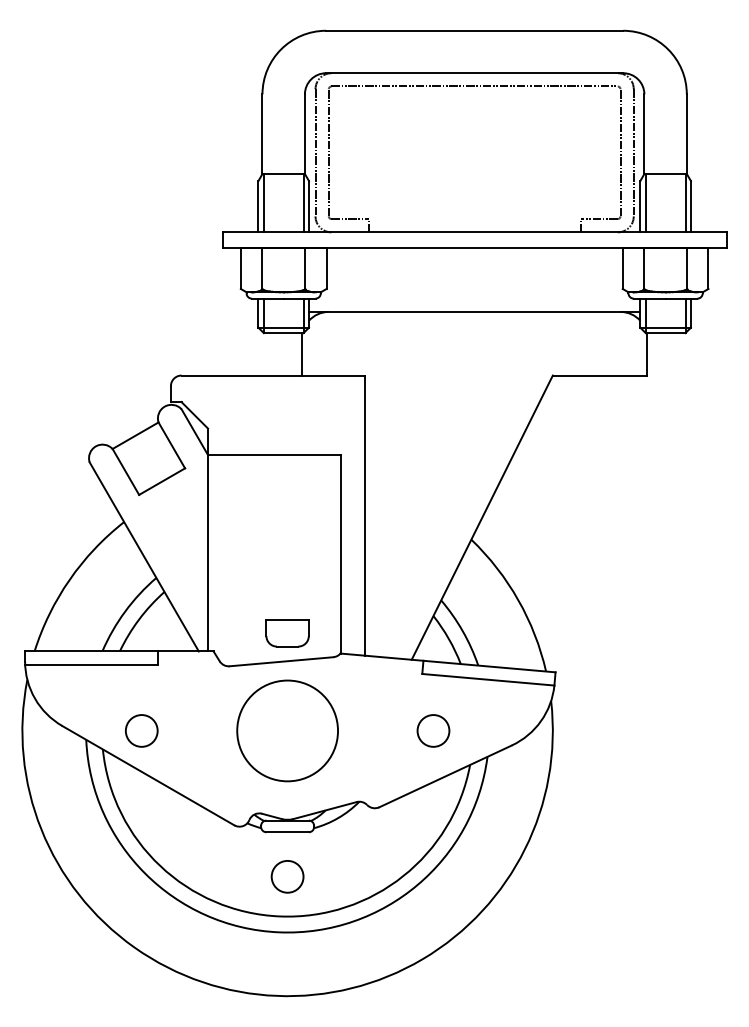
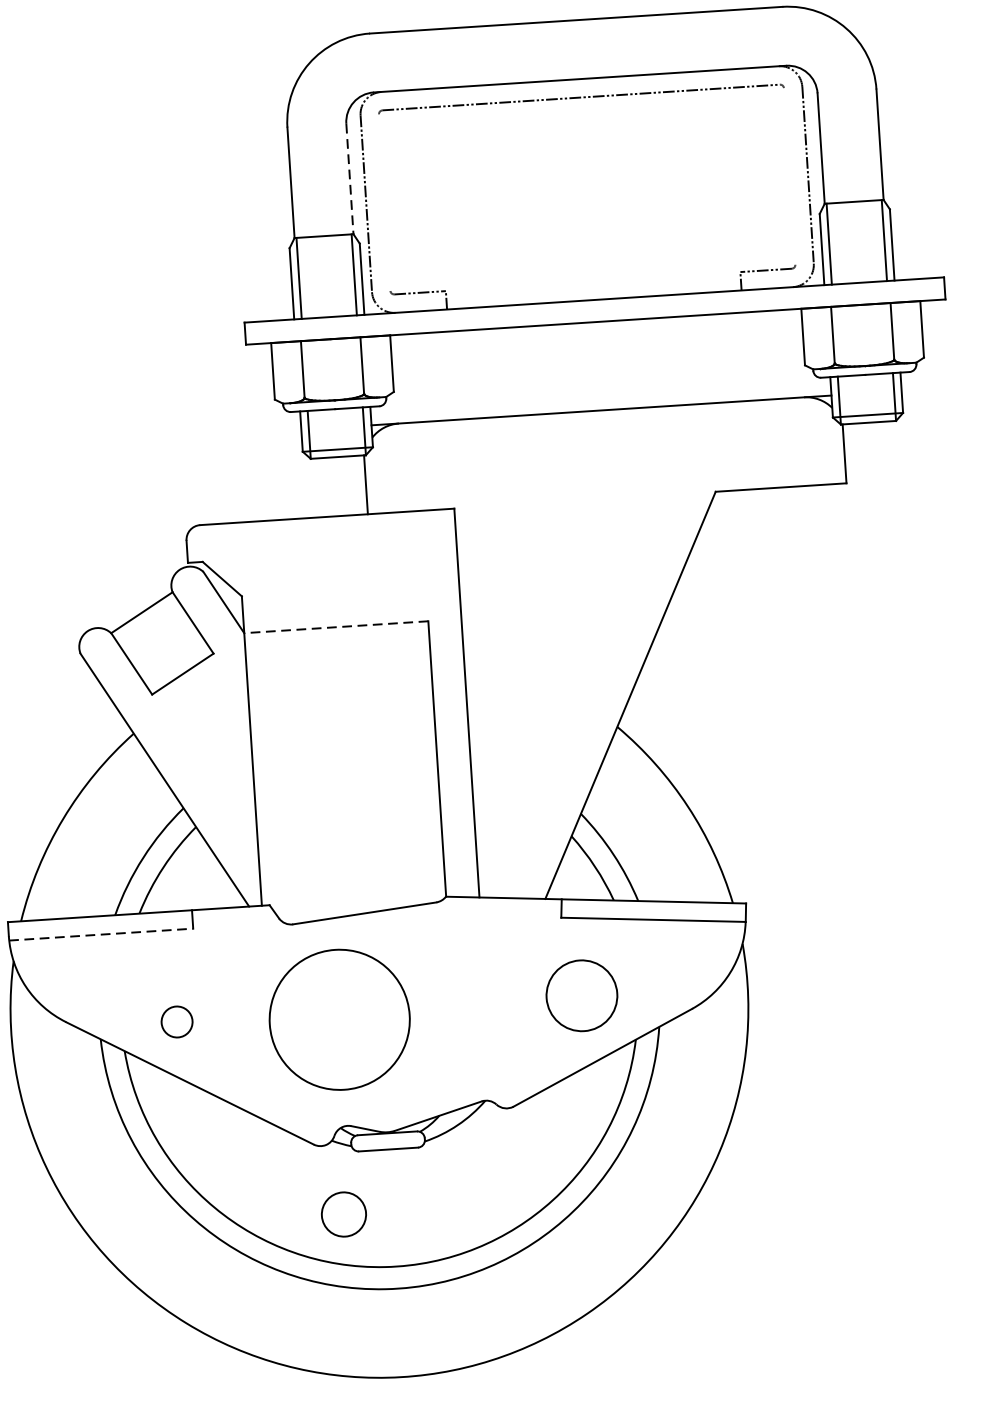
line: (304, 134) -> (349, 179), solid -> dashed
line: (328, 152) -> (384, 202), removed
line: (620, 152) -> (789, 176), removed
line: (273, 455) -> (335, 627), solid -> dashed
part: (287, 633) -> (370, 873), removed
line: (91, 664) -> (101, 934), solid -> dashed
circle: (141, 730) -> (176, 1021), size x0.7
circle: (287, 730) -> (339, 1019), moved
circle: (433, 730) -> (581, 995), size x1.6
circle: (287, 876) -> (343, 1214), moved

